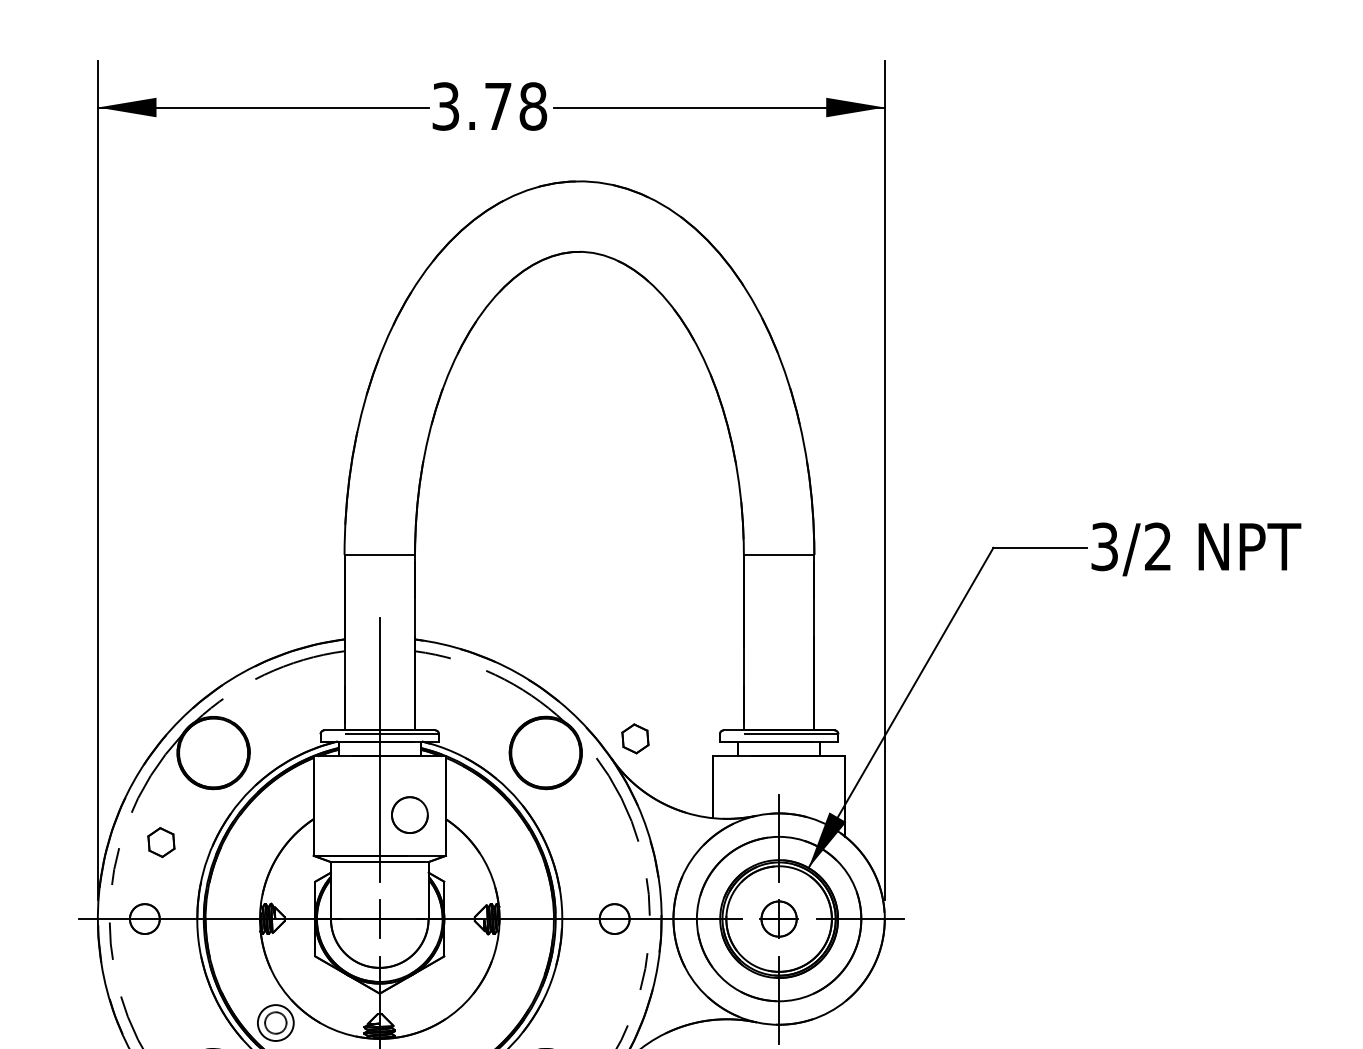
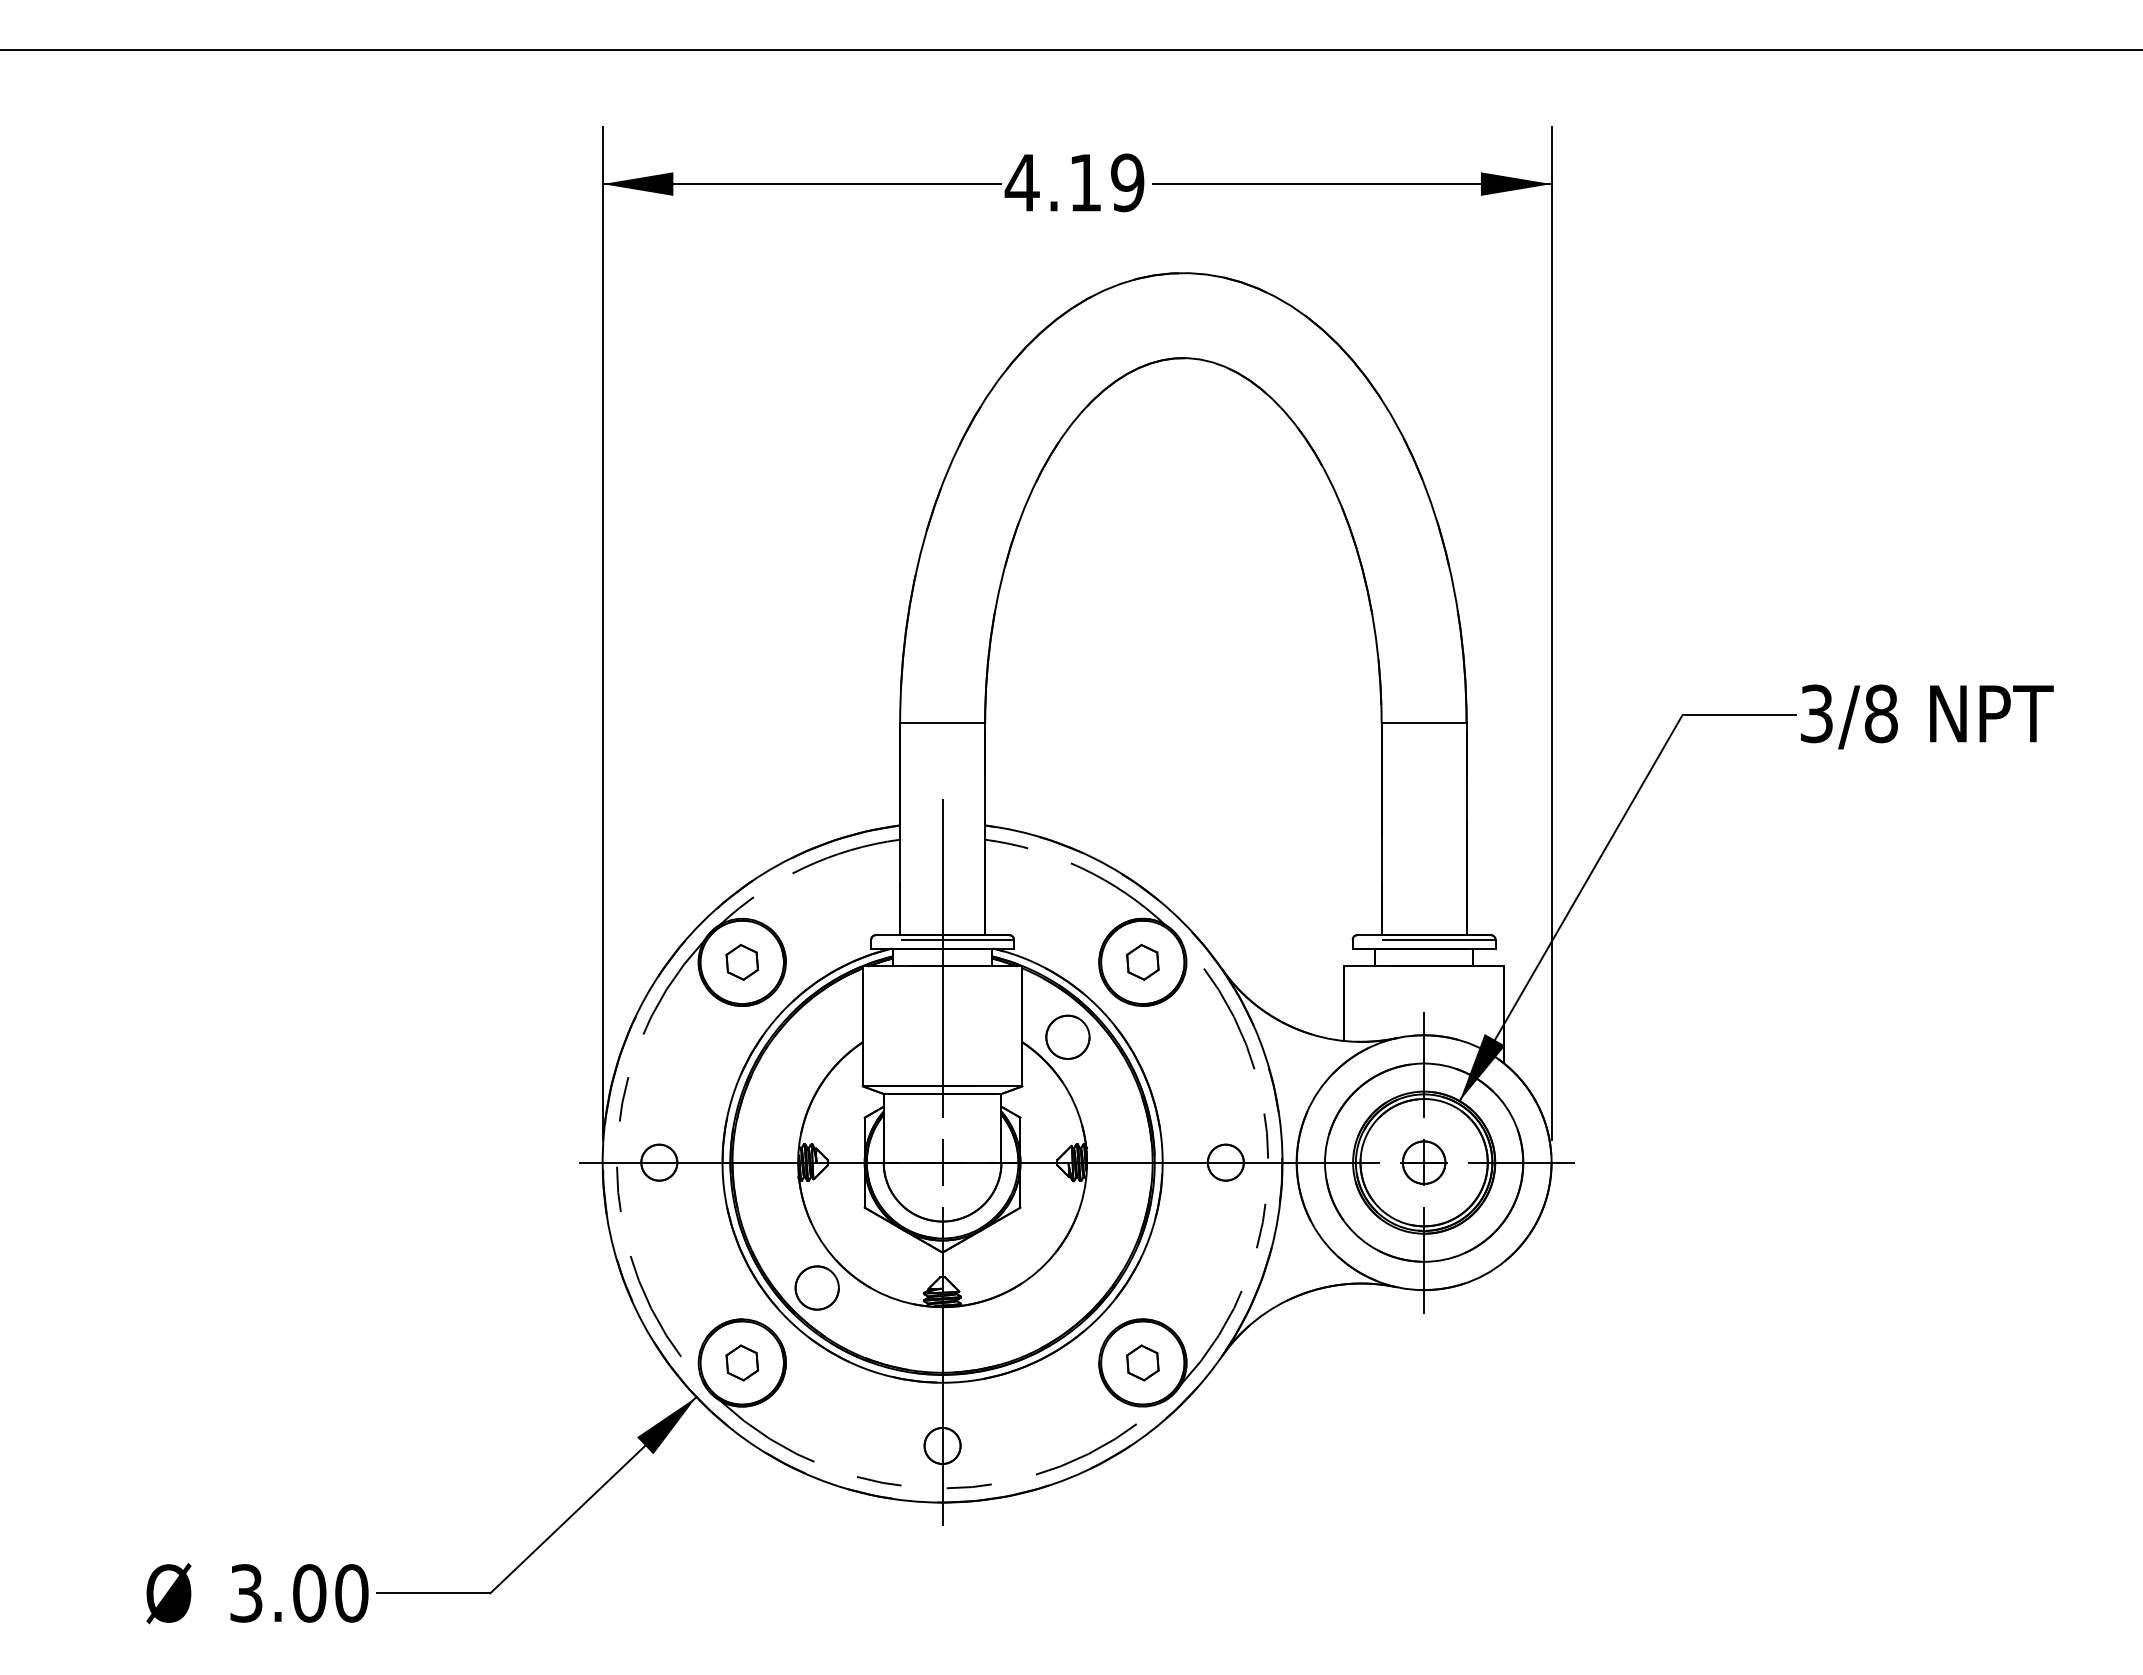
text: (489, 106) -> (1074, 182), 3.78 -> 4.19
text: (1157, 546) -> (1880, 713), 3/2 -> 3/8
part: (635, 738) -> (1142, 961), moved
circle: (409, 814) -> (1067, 1036), moved
part: (160, 842) -> (741, 962), moved
circle: (275, 1022) -> (816, 1287), size x1.67

